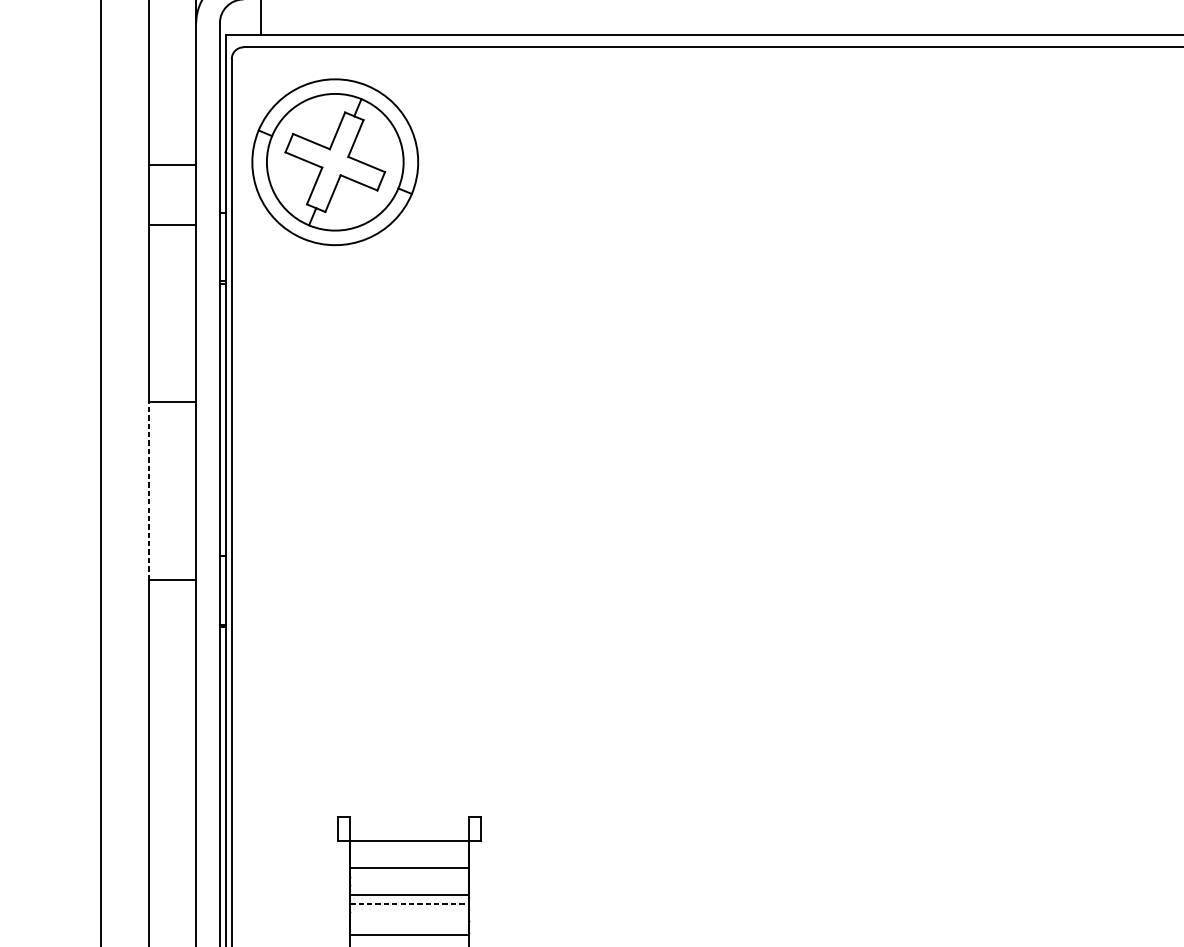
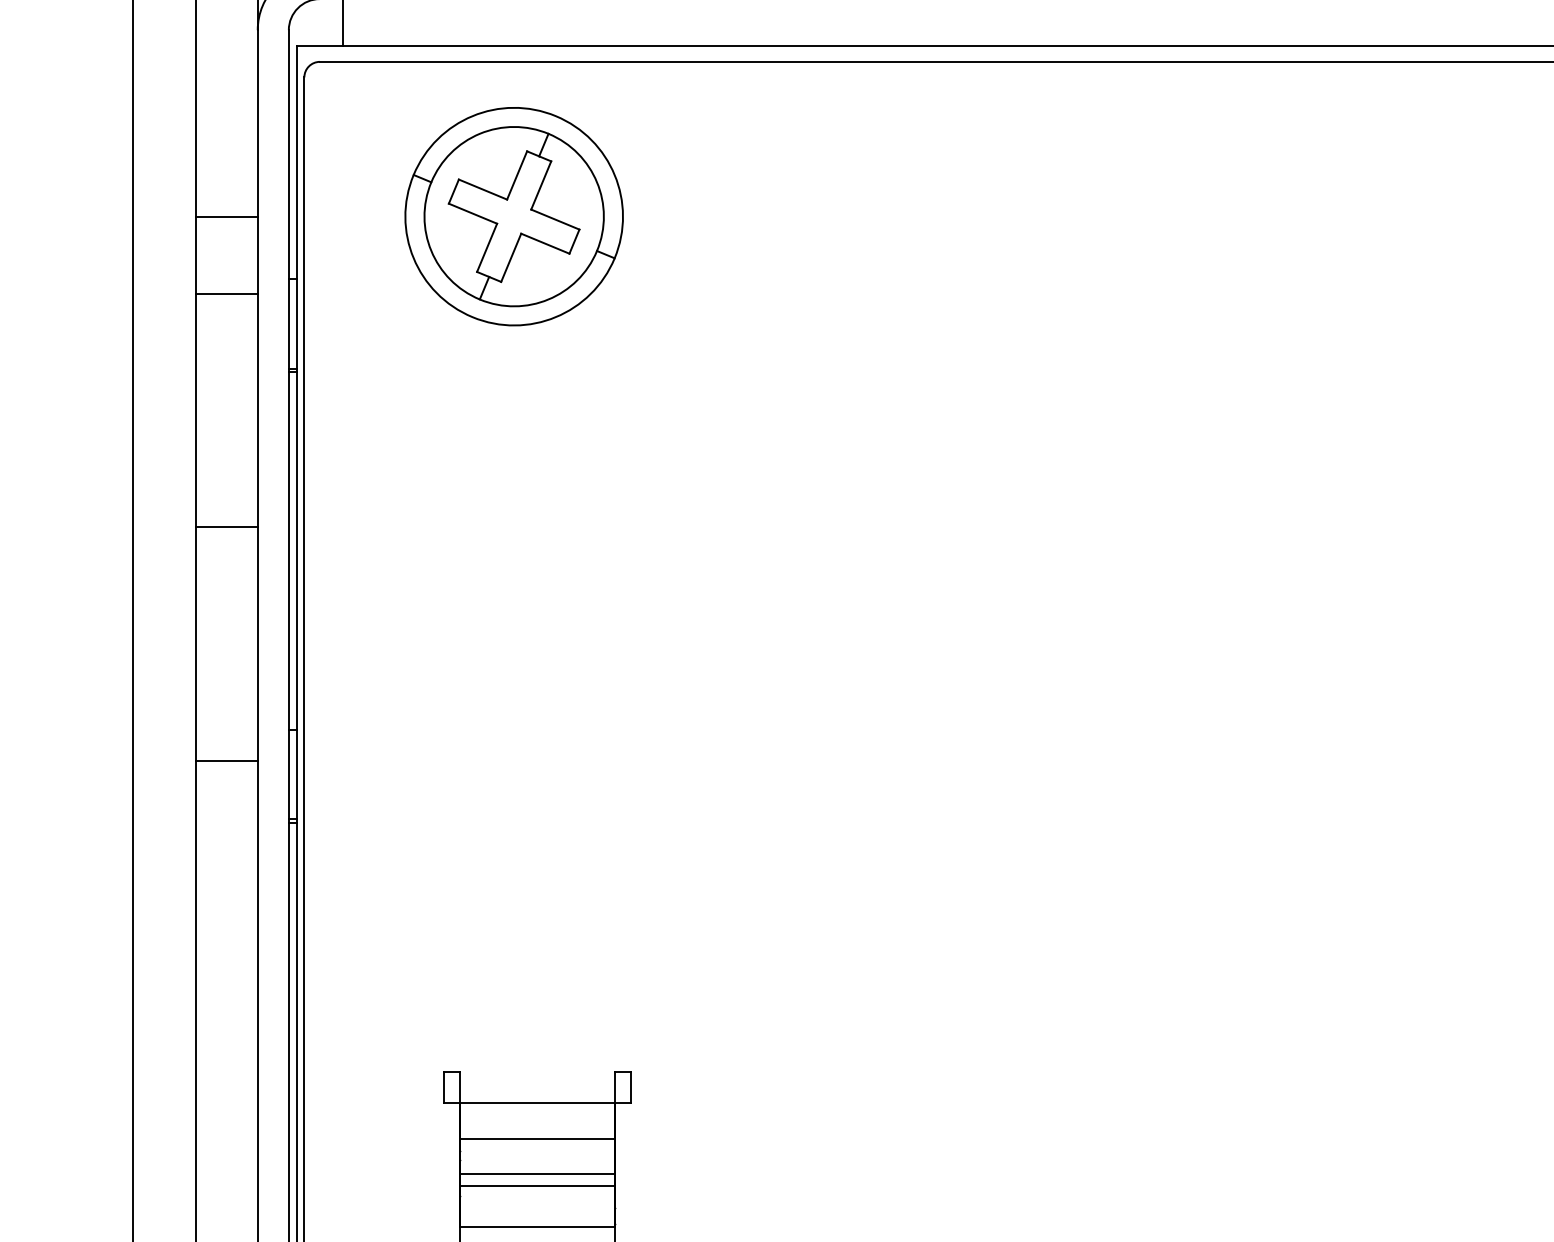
part: (334, 162) -> (513, 216), moved
line: (148, 491) -> (195, 644), dashed -> solid
line: (409, 904) -> (537, 1186), dashed -> solid

